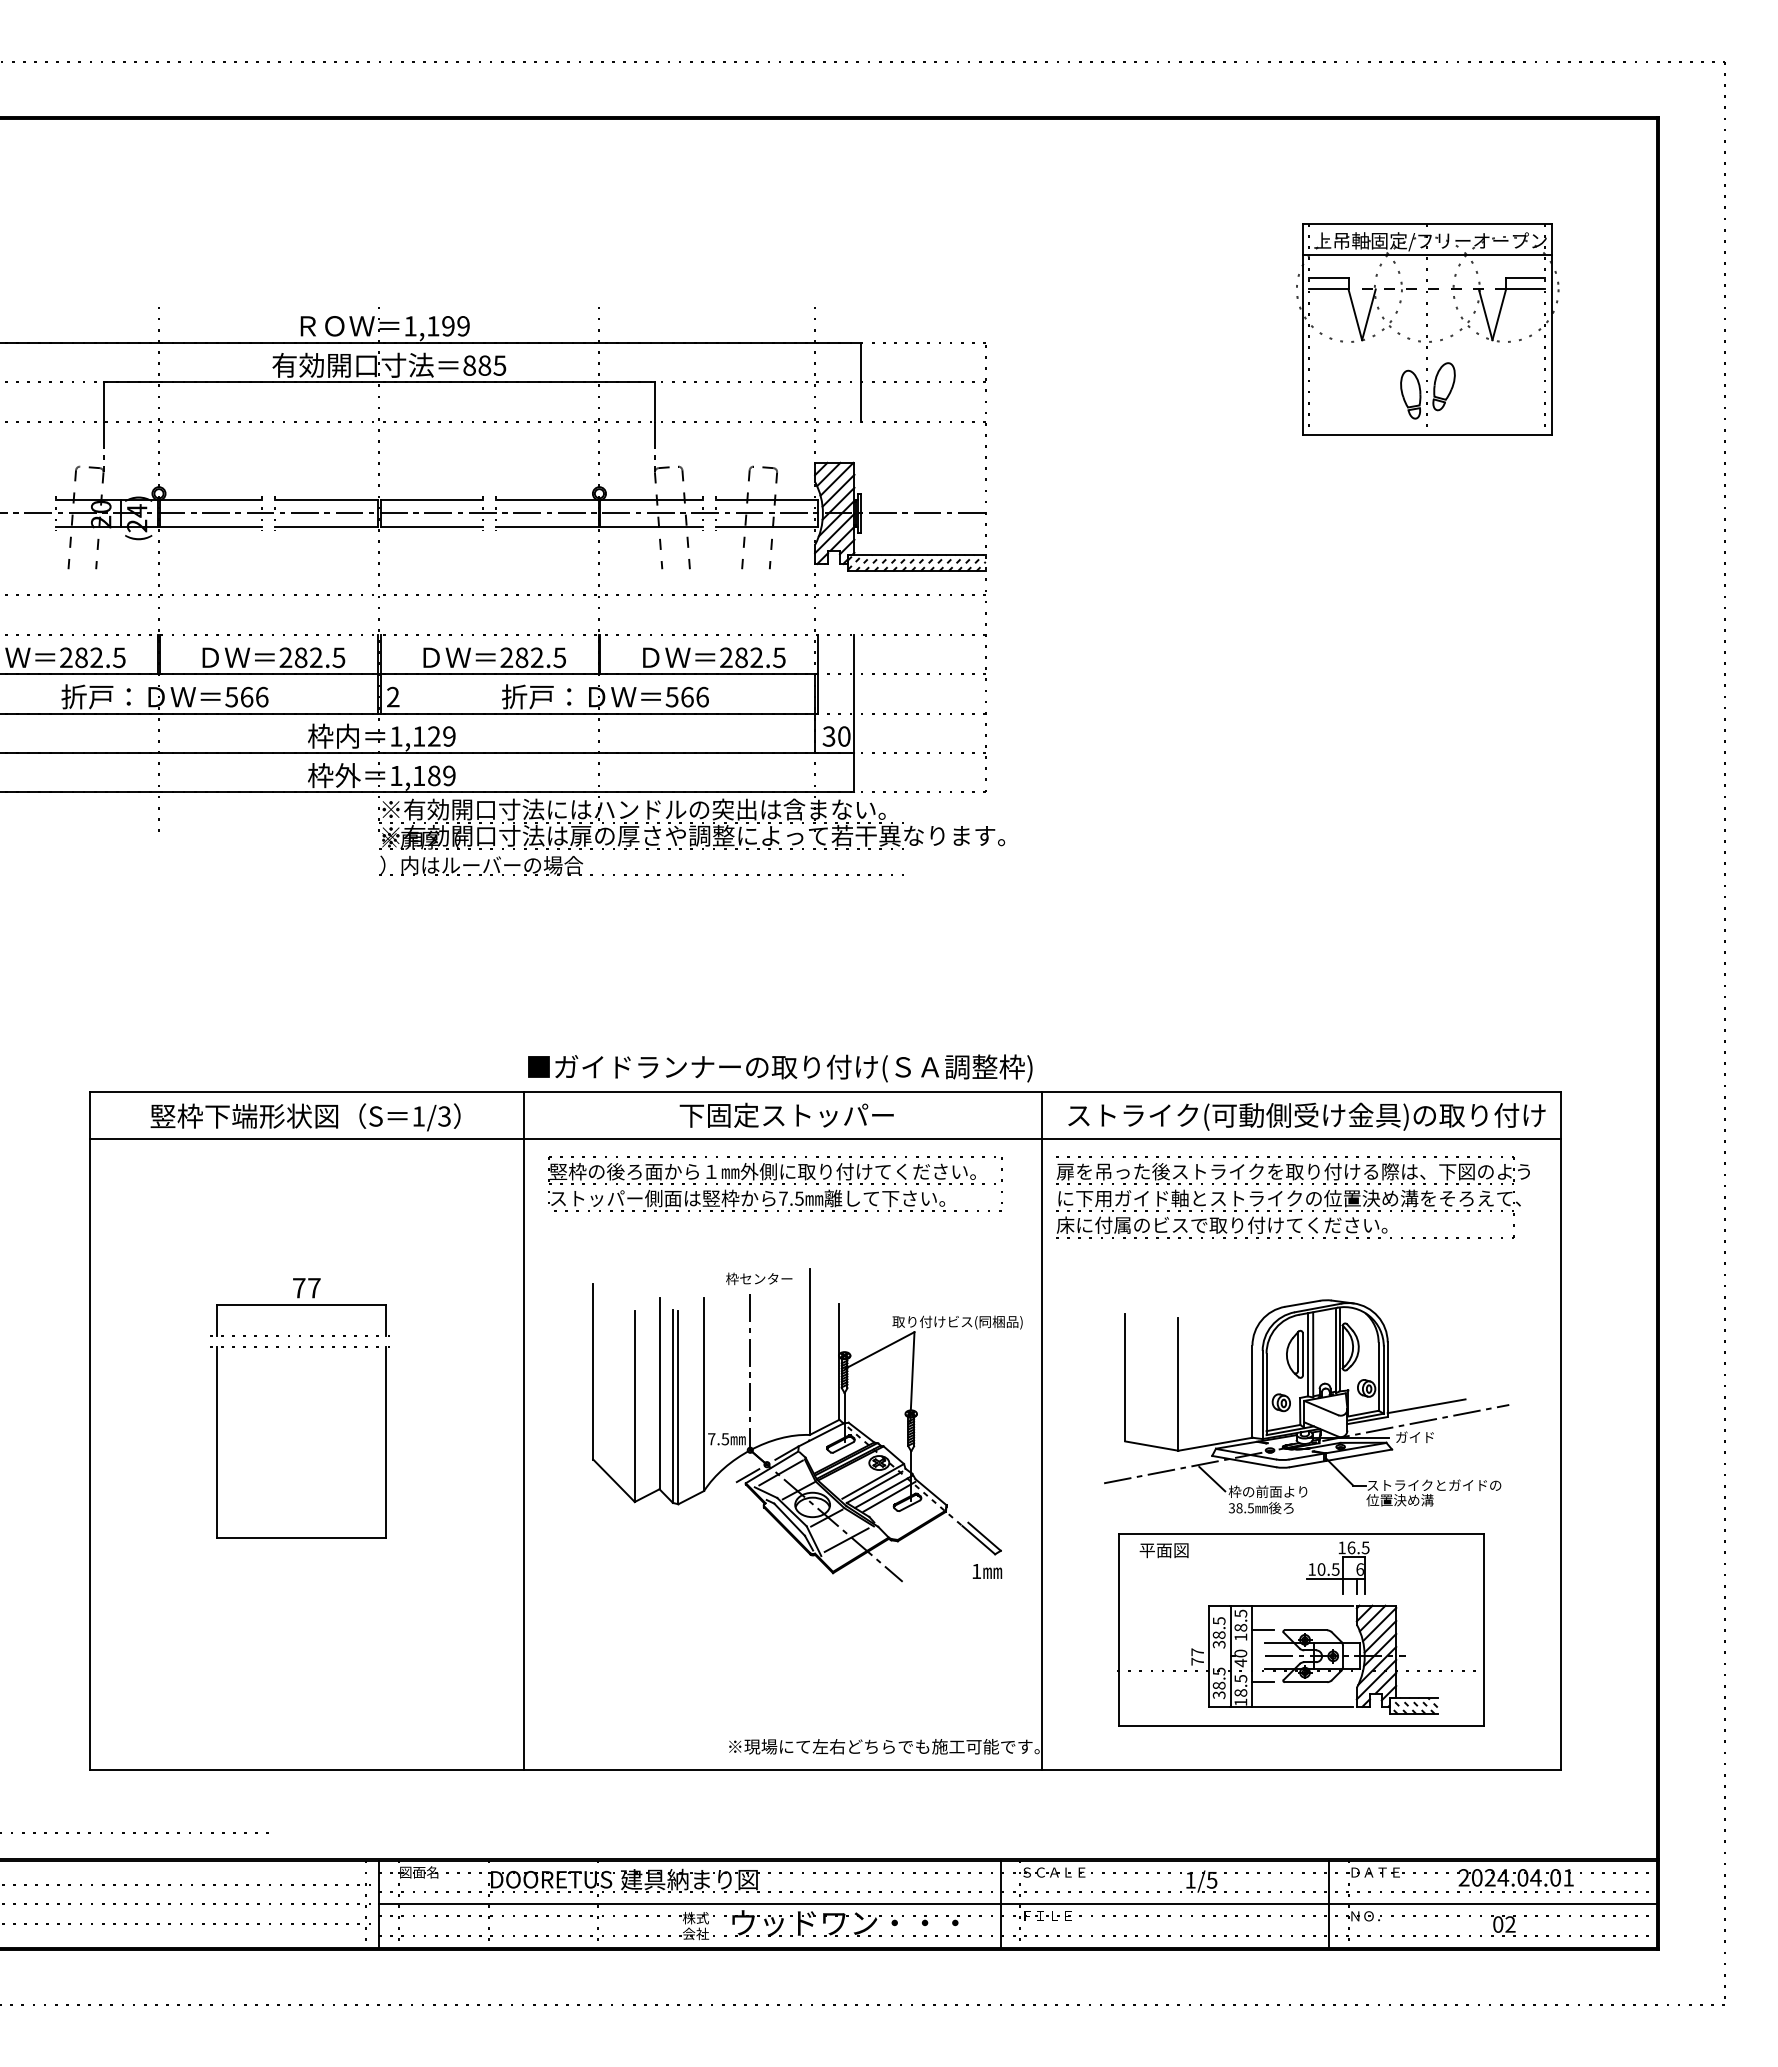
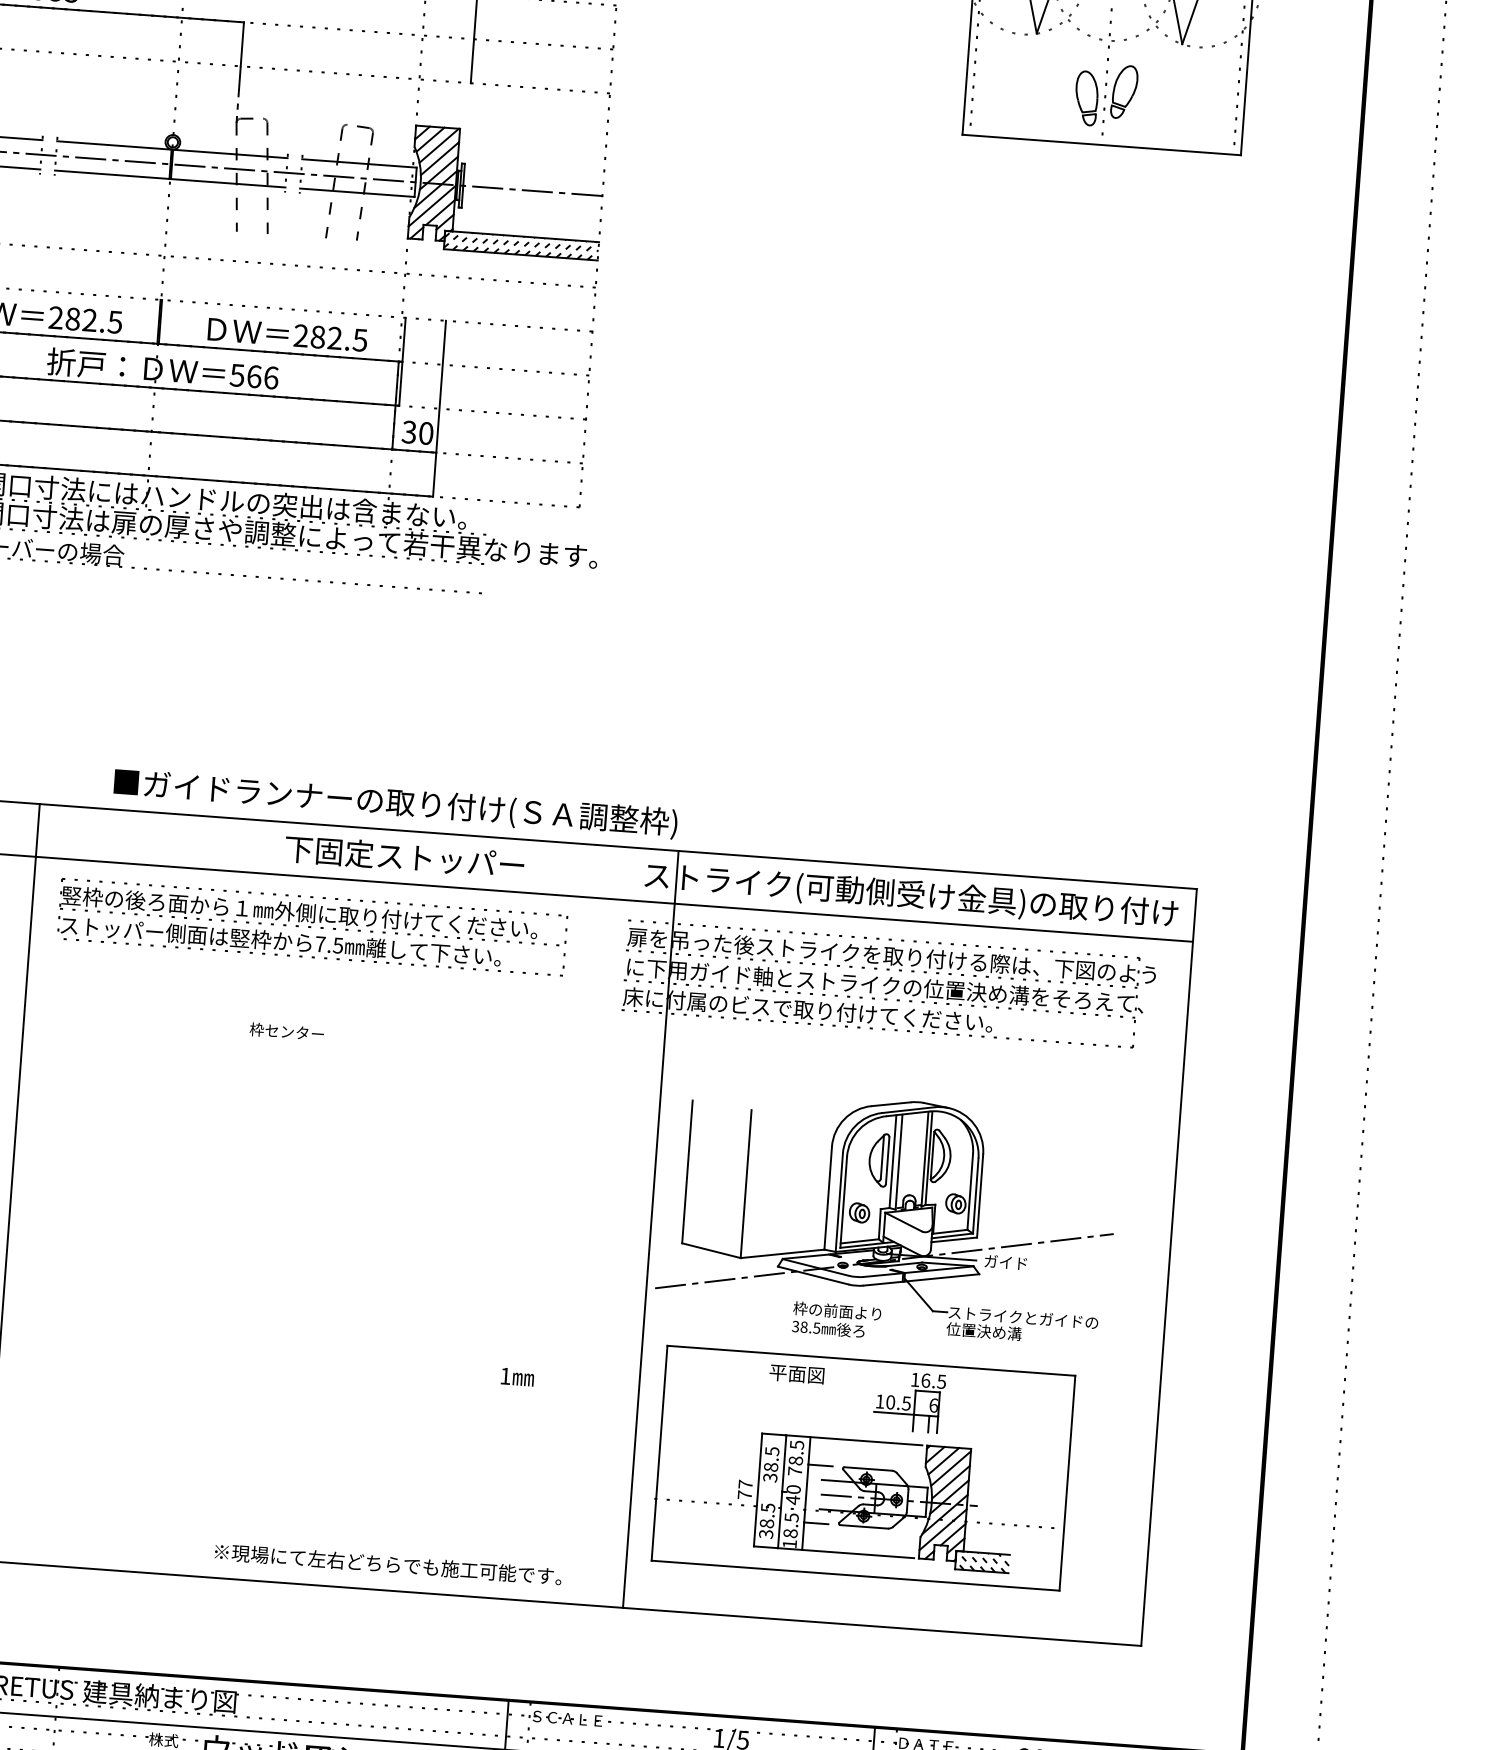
text: (780, 1068) -> (395, 803), moved
text: (786, 1114) -> (404, 856), moved
line: (1426, 1406) -> (1021, 1229), removed
part: (807, 1425) -> (328, 1199), removed
line: (1042, 1431) -> (650, 1229), moved
line: (1212, 1478) -> (776, 1291), removed
text: (1163, 1550) -> (796, 1374), moved
text: (1240, 1637) -> (794, 1471), 18.5 -> 78.5

